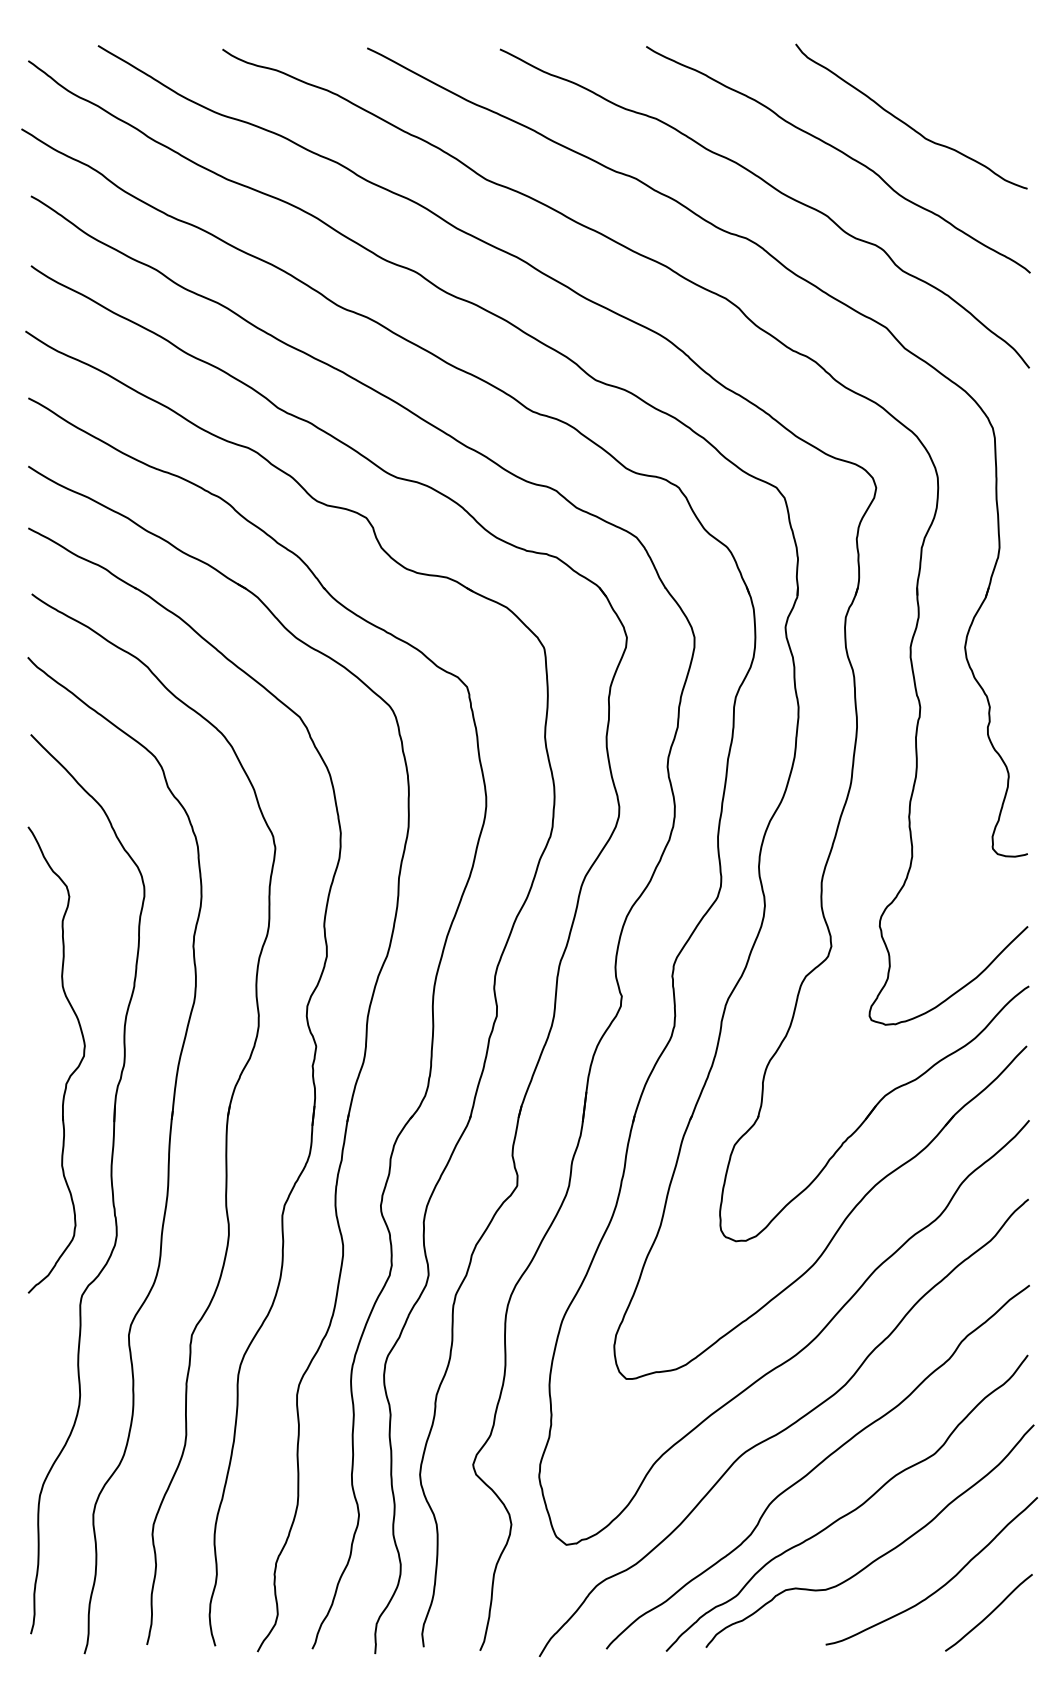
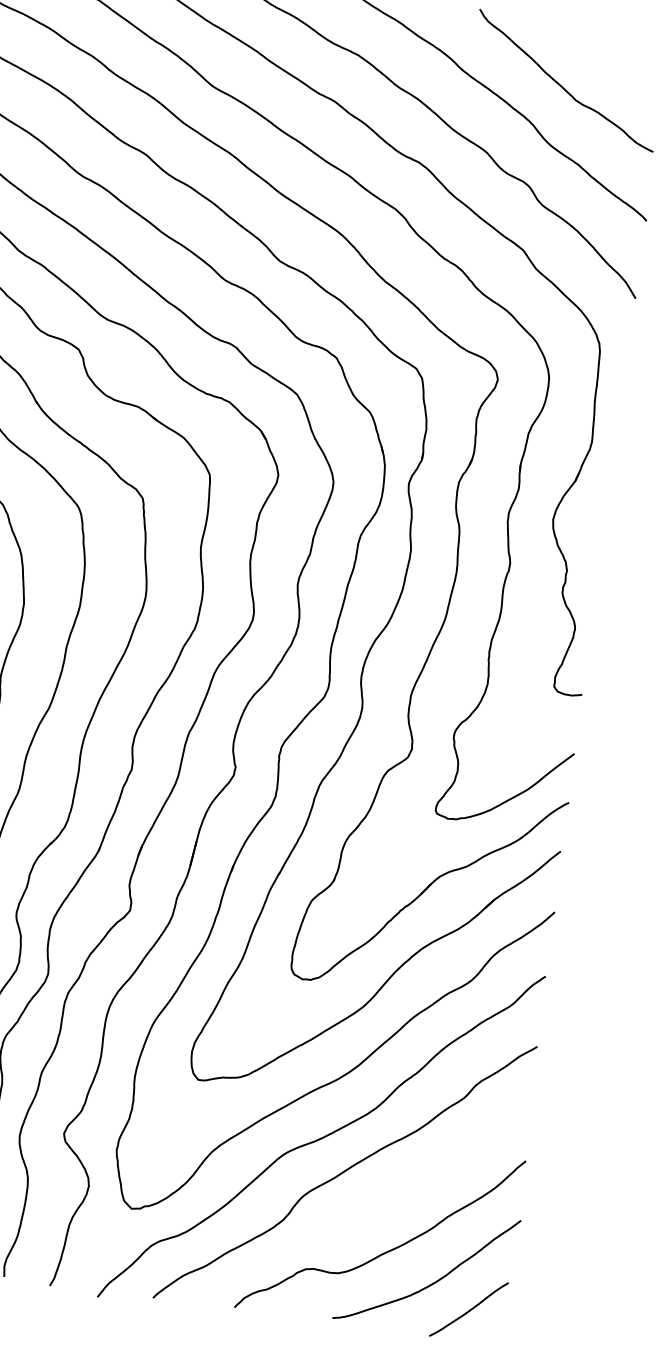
curve: (851, 1510) -> (367, 1211), removed

